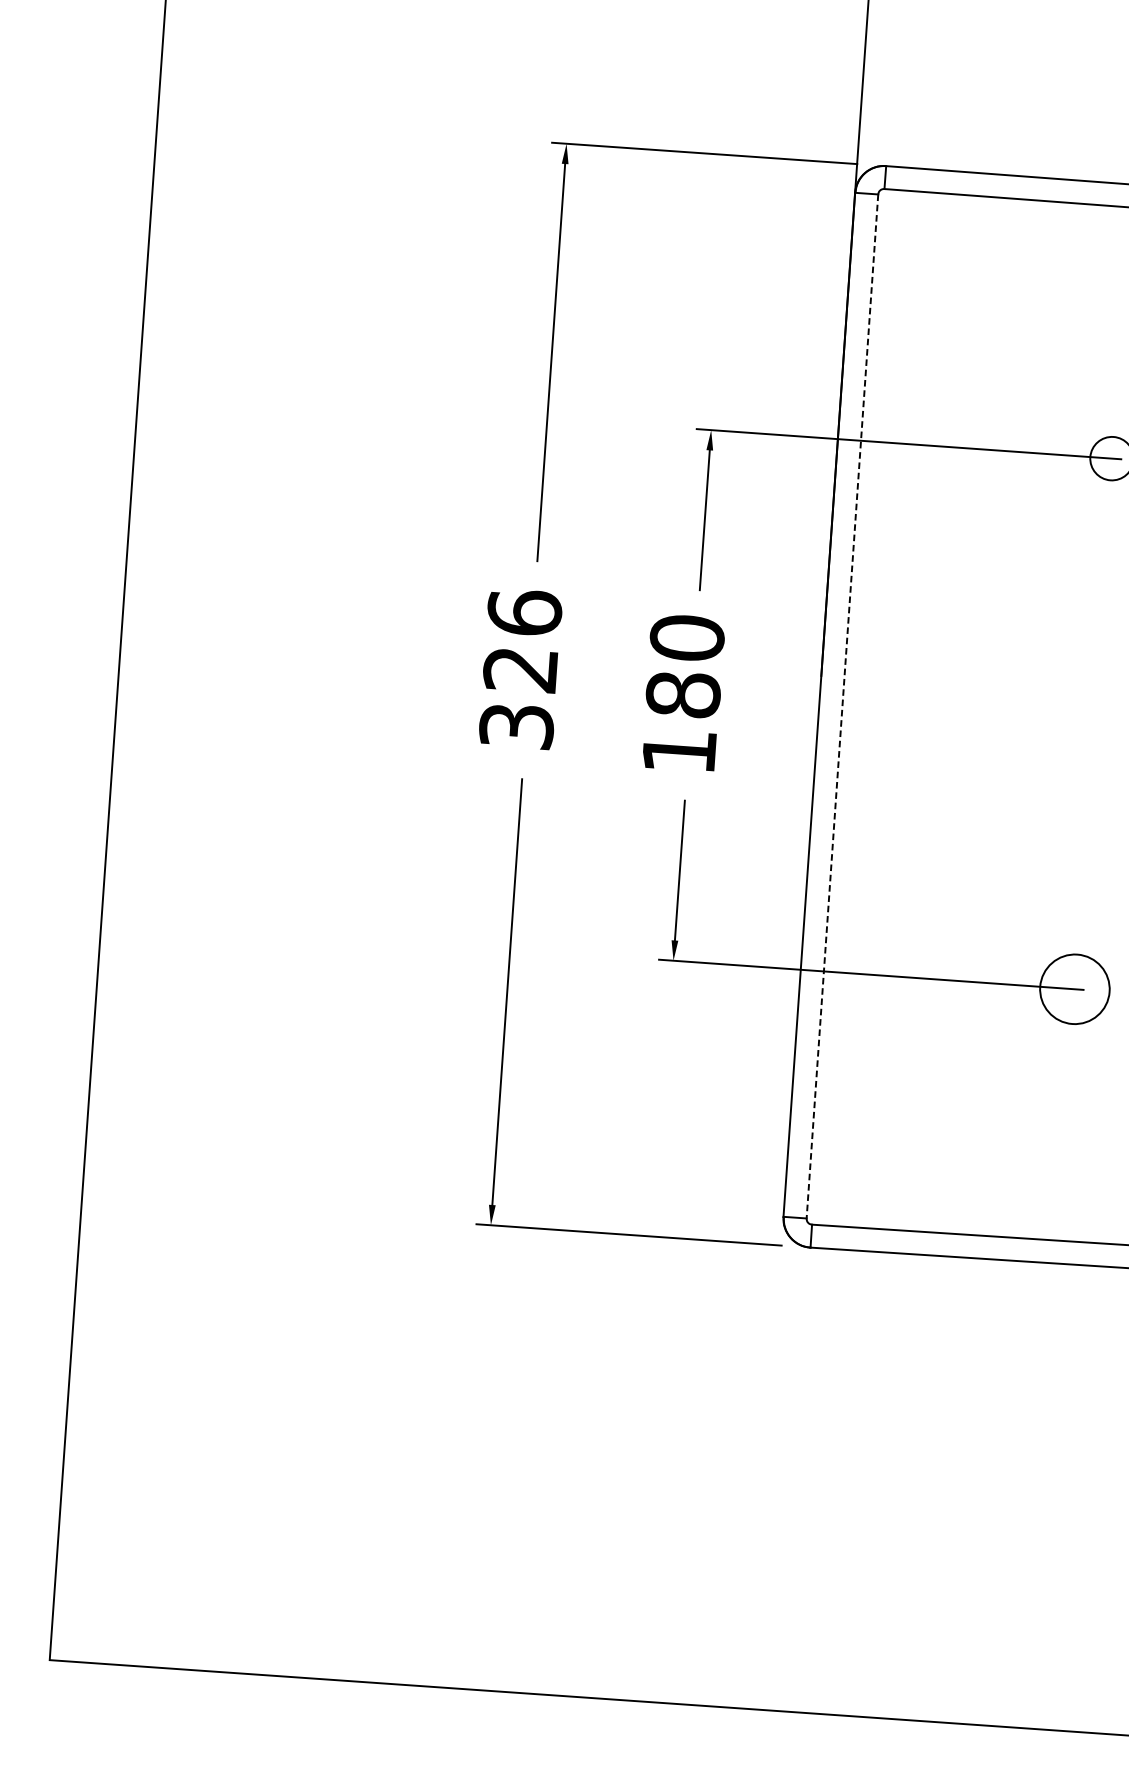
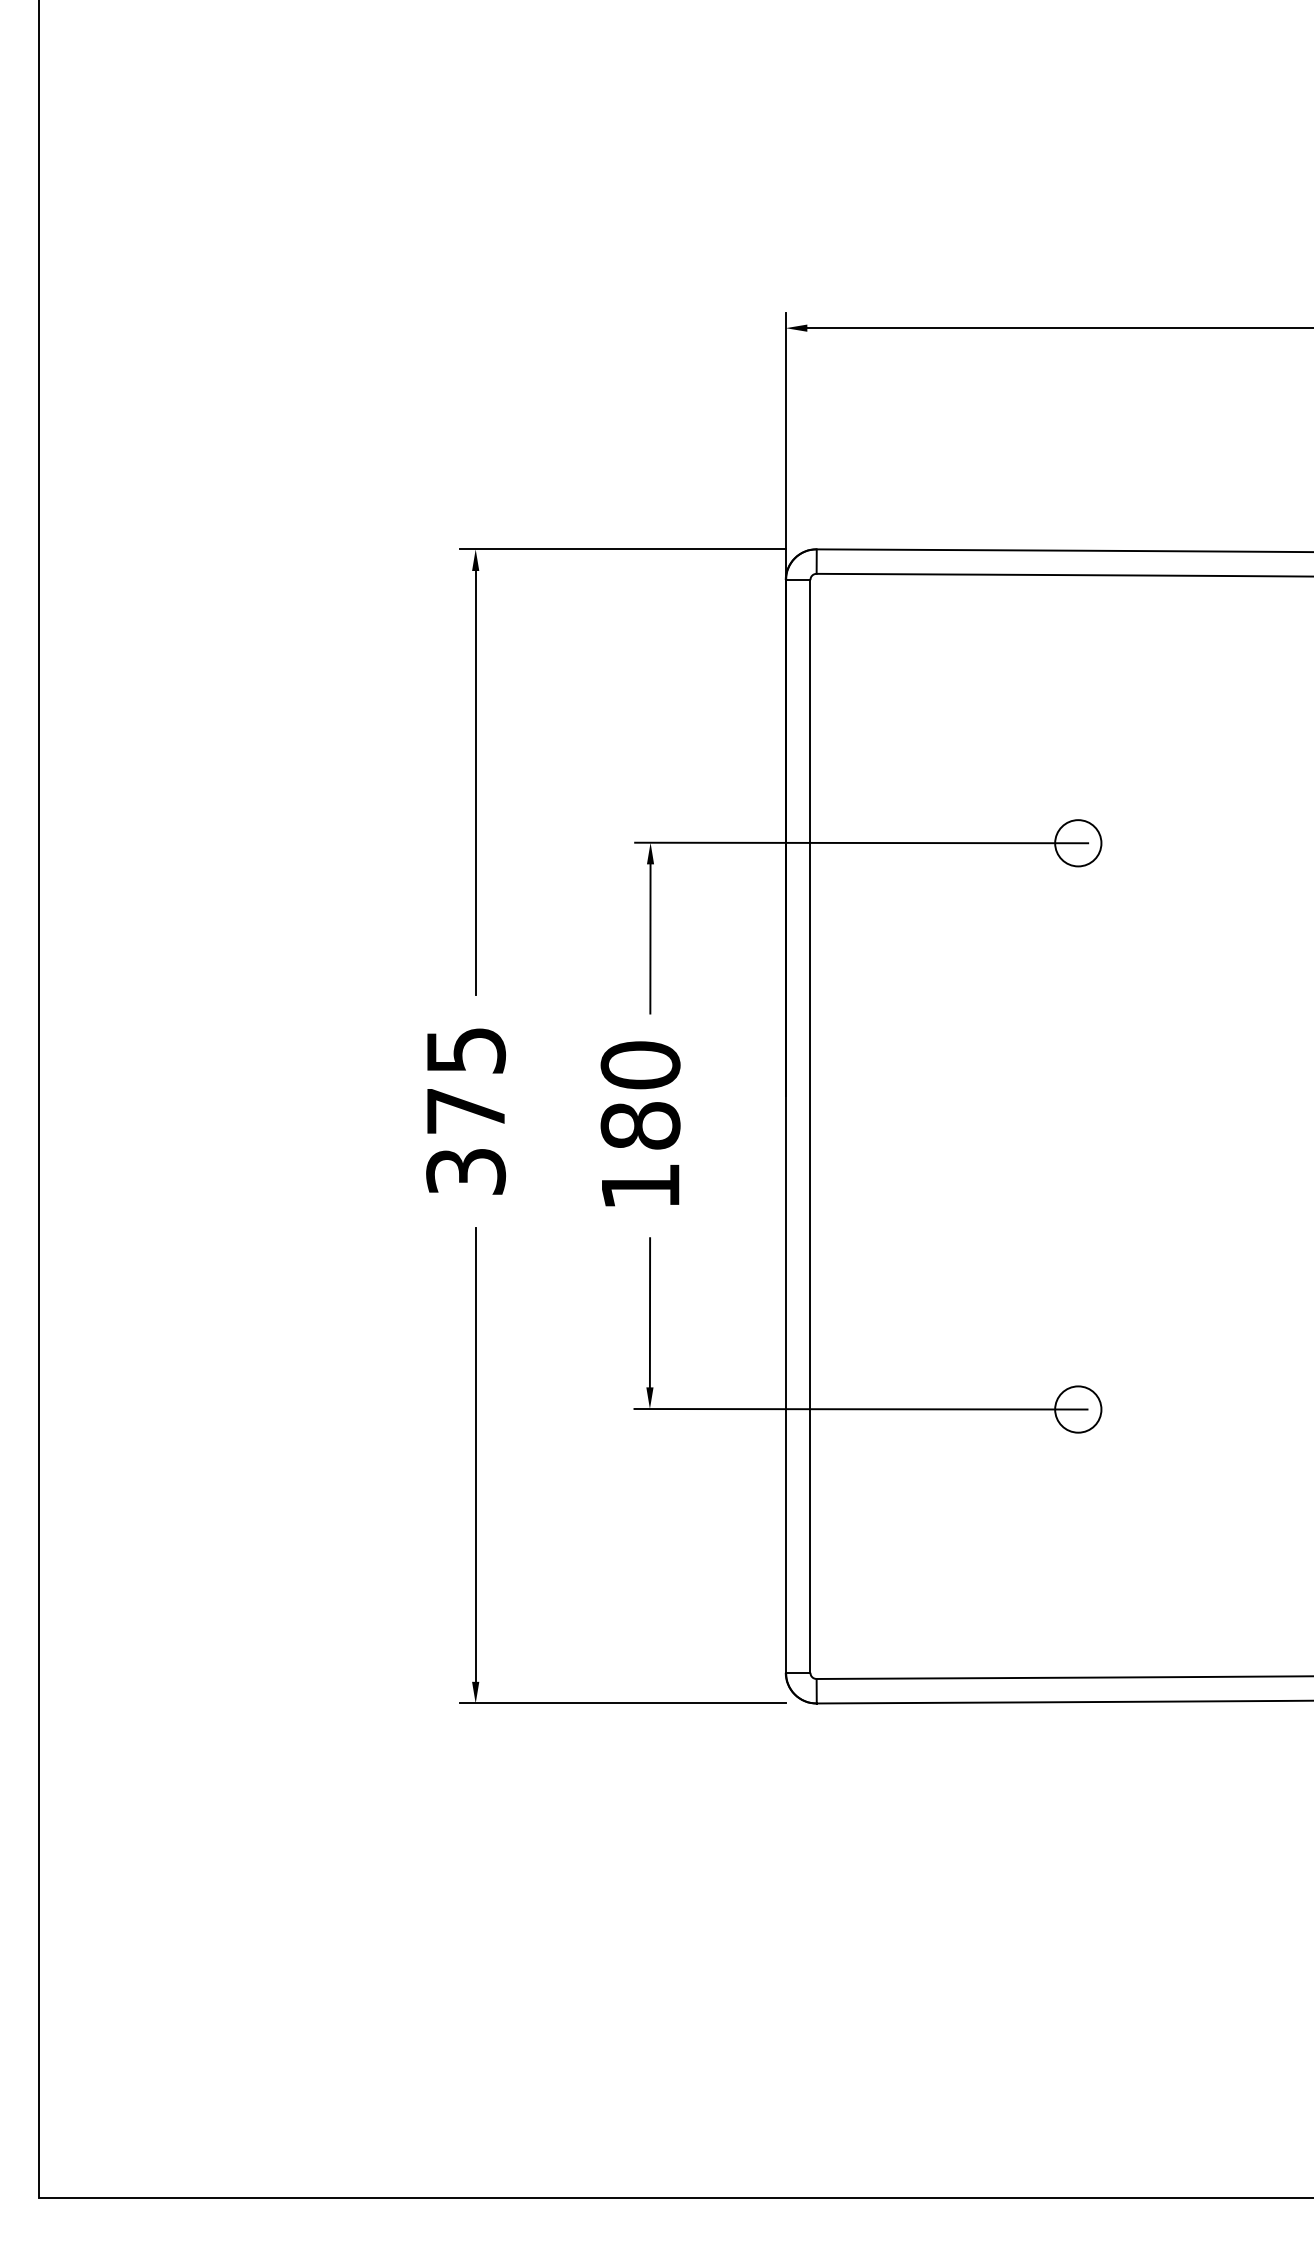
text: (523, 640) -> (466, 1080), 326 -> 375
line: (842, 706) -> (810, 1126), dashed -> solid
circle: (1075, 989) -> (1078, 1409), size x0.62

